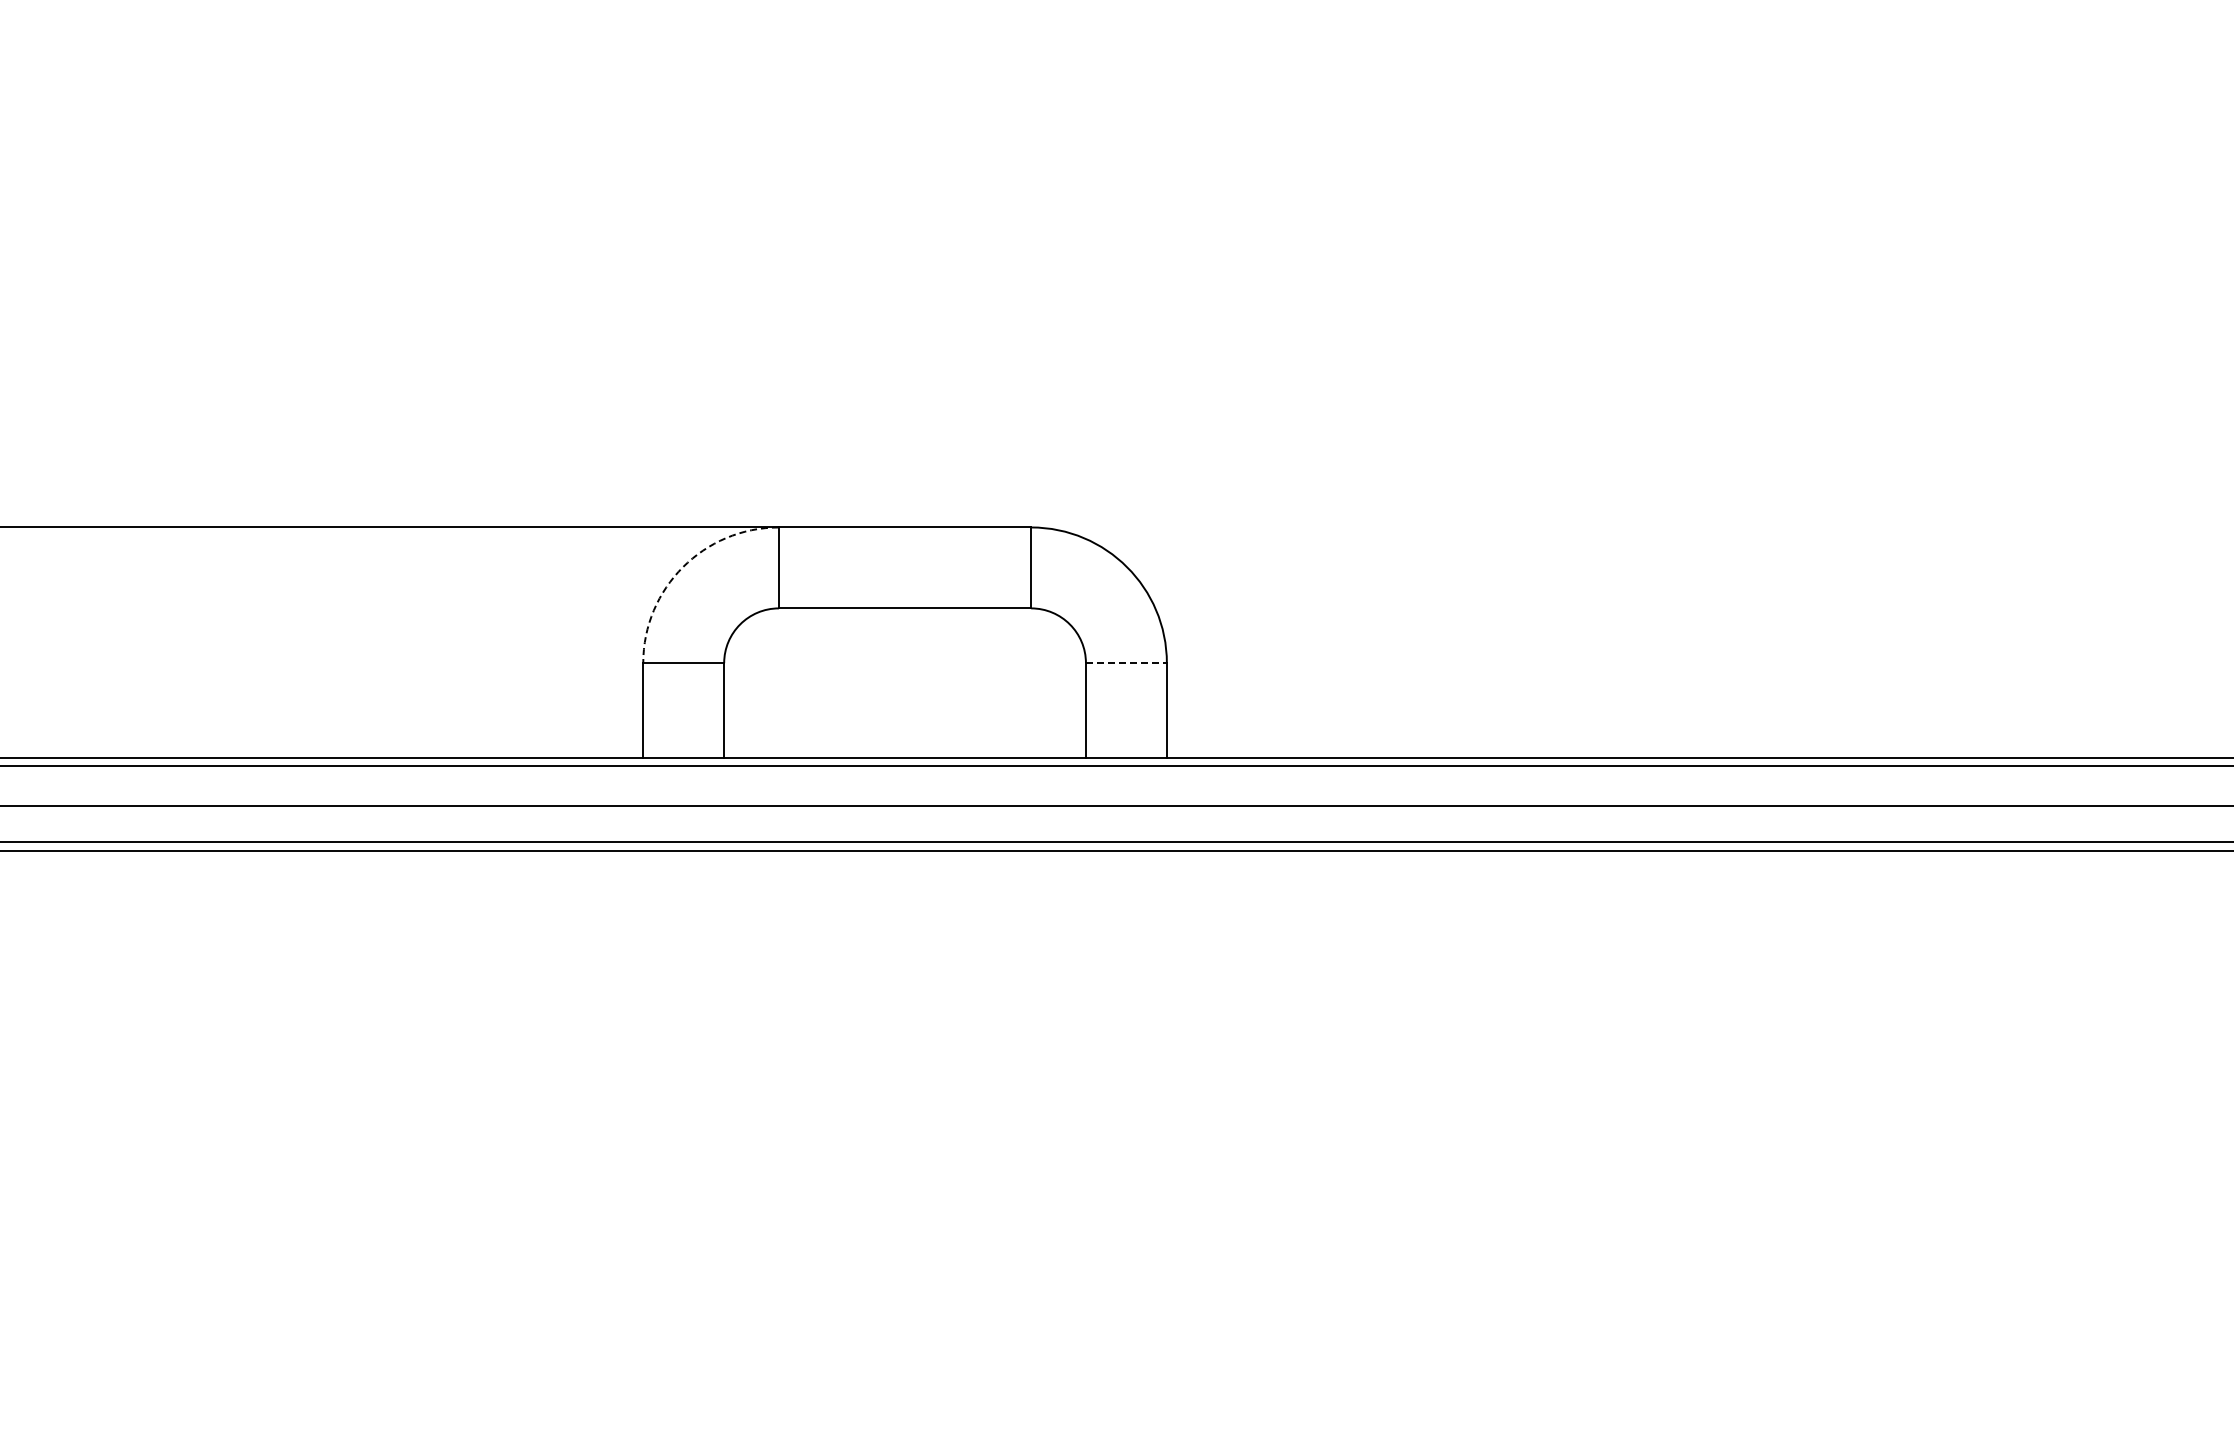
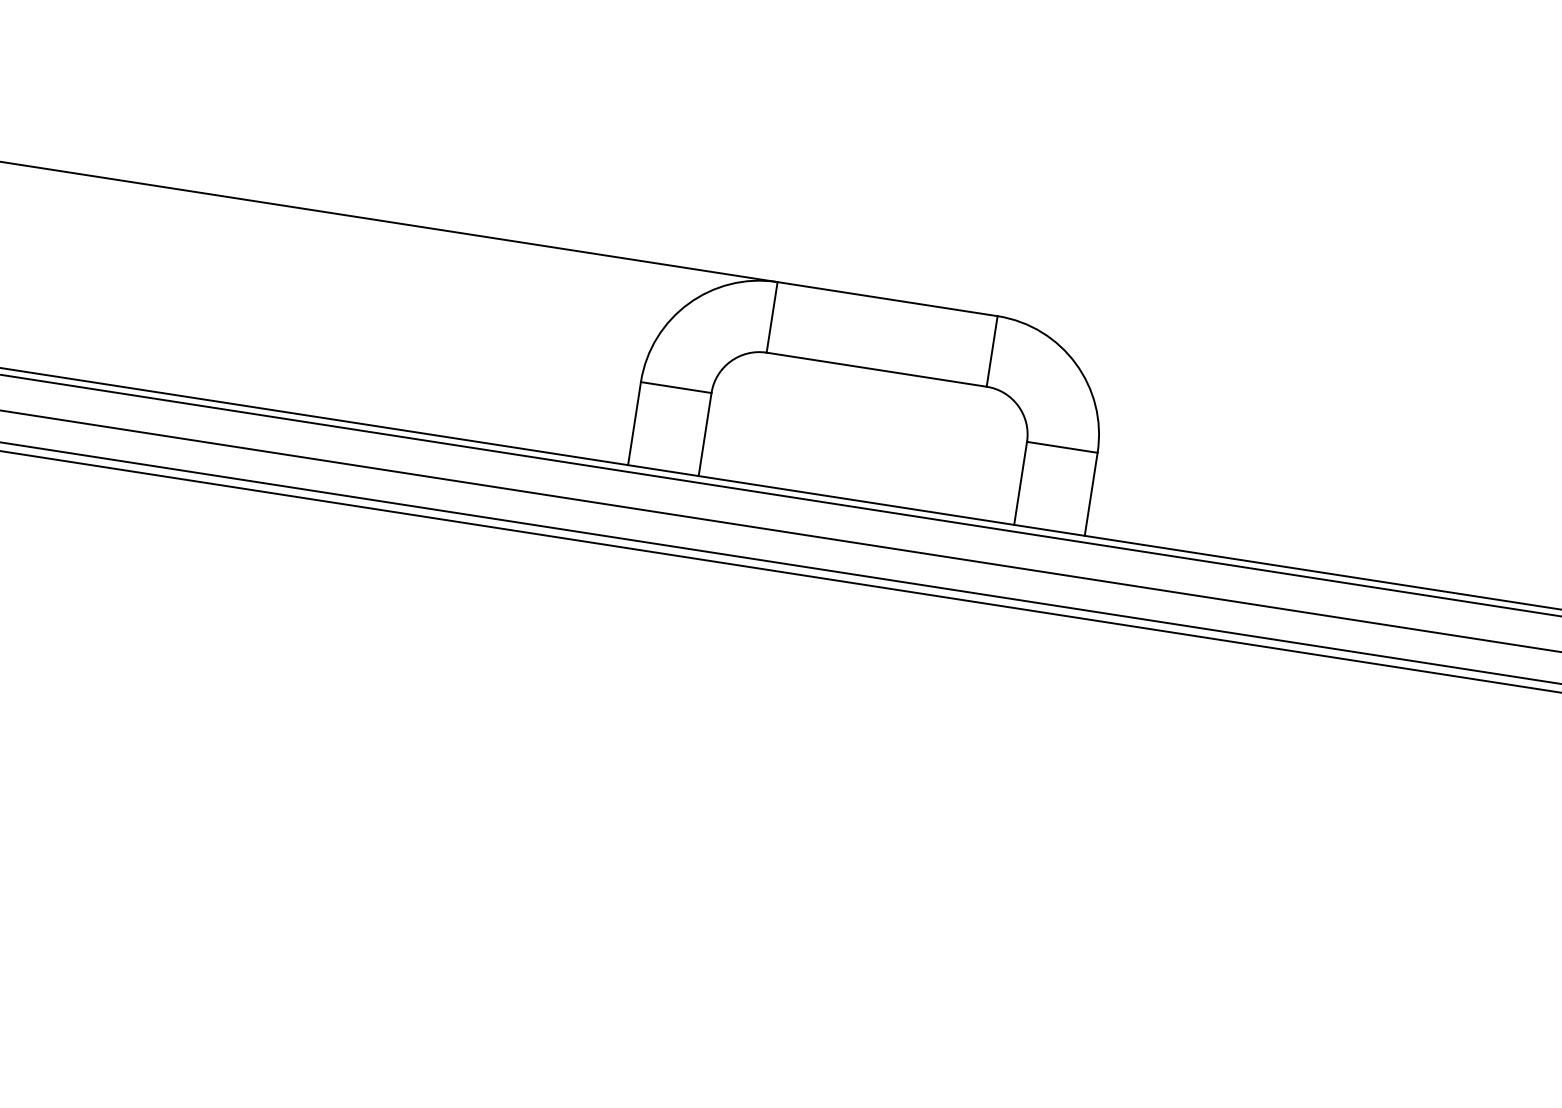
arc: (682, 567) -> (688, 304), dashed -> solid
line: (1126, 663) -> (1062, 447), dashed -> solid

